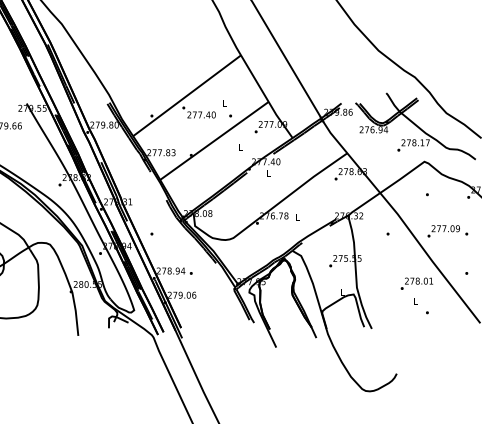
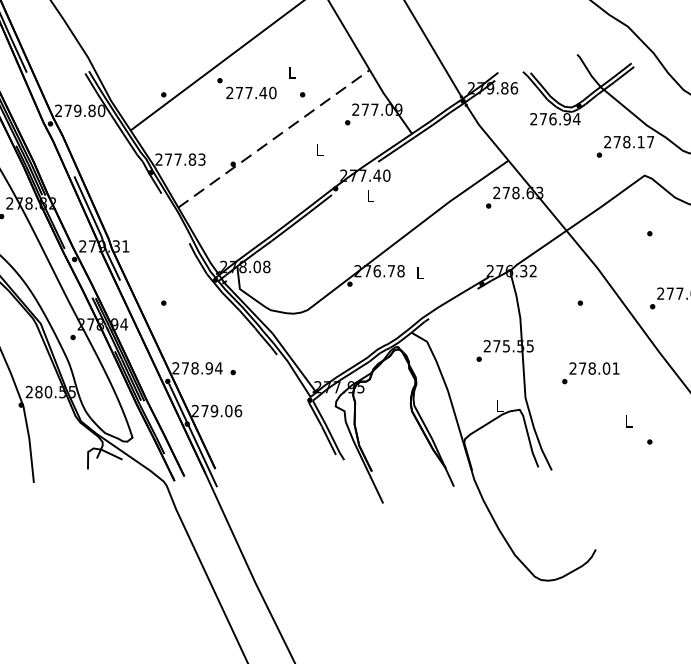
line: (214, 140) -> (274, 138), solid -> dashed
text: (416, 283) -> (589, 372), moved

